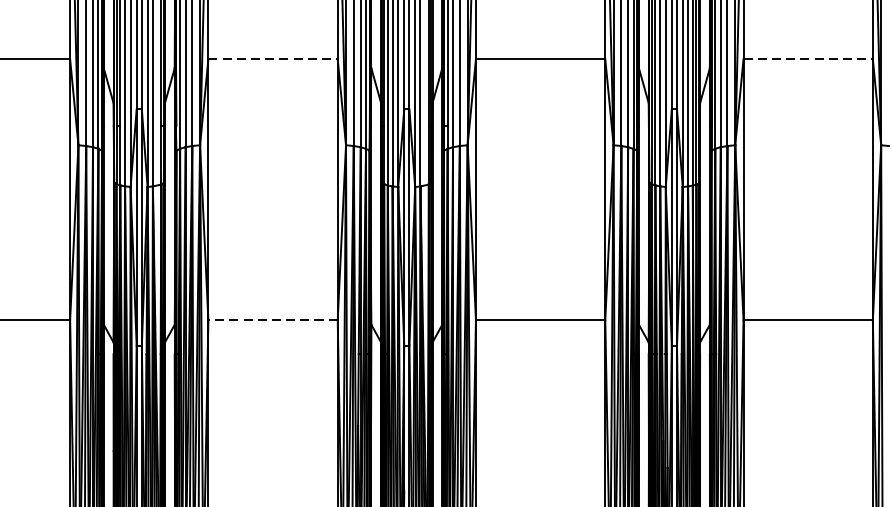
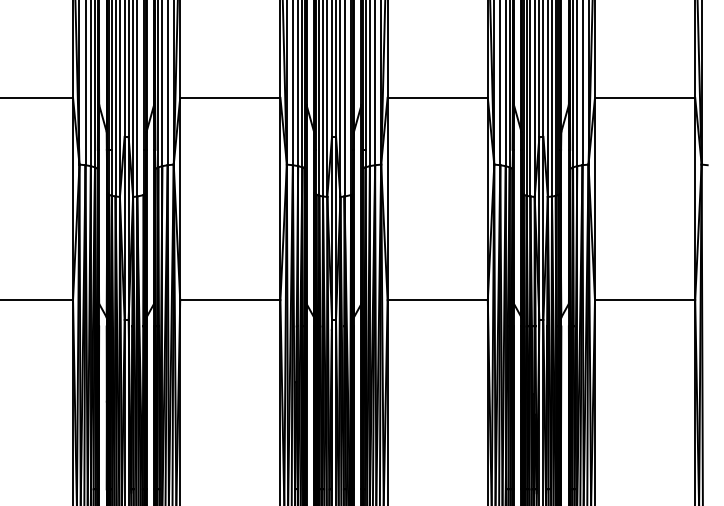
line: (273, 58) -> (230, 97), dashed -> solid
line: (808, 58) -> (645, 97), dashed -> solid
line: (271, 320) -> (229, 300), dashed -> solid

